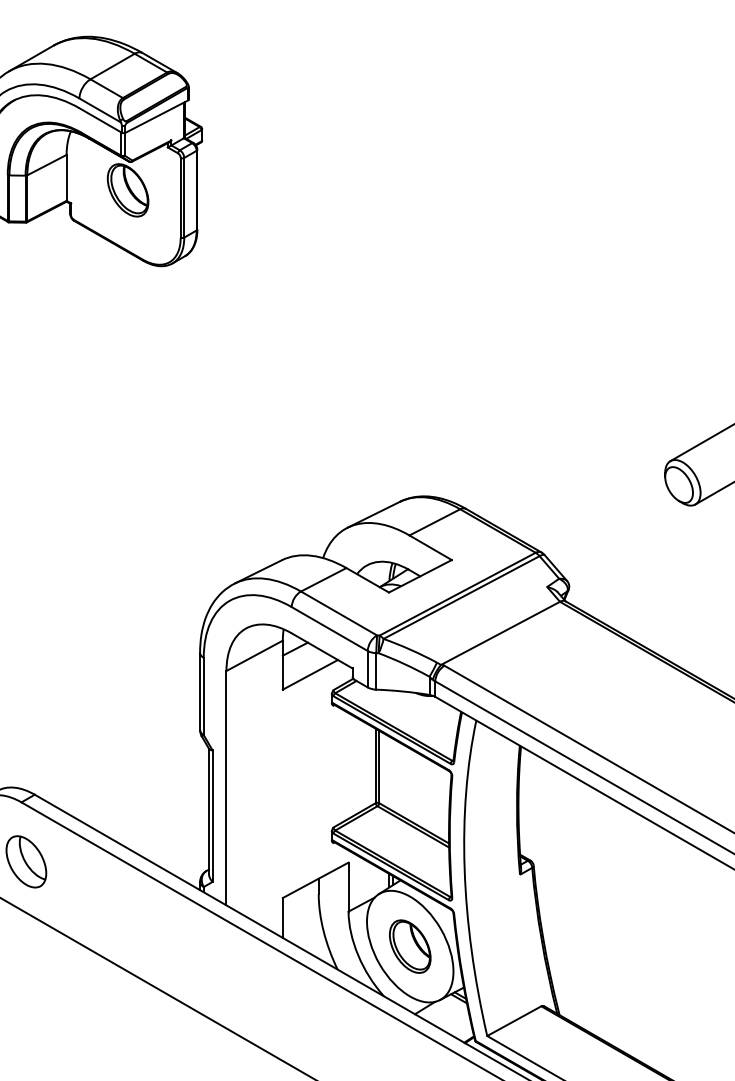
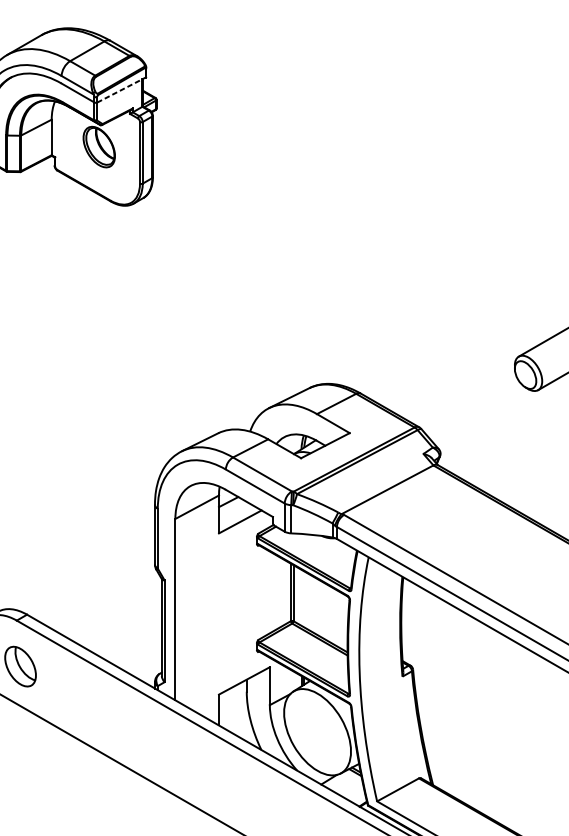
line: (157, 116) -> (122, 89), solid -> dashed
part: (410, 946) -> (317, 732), removed

